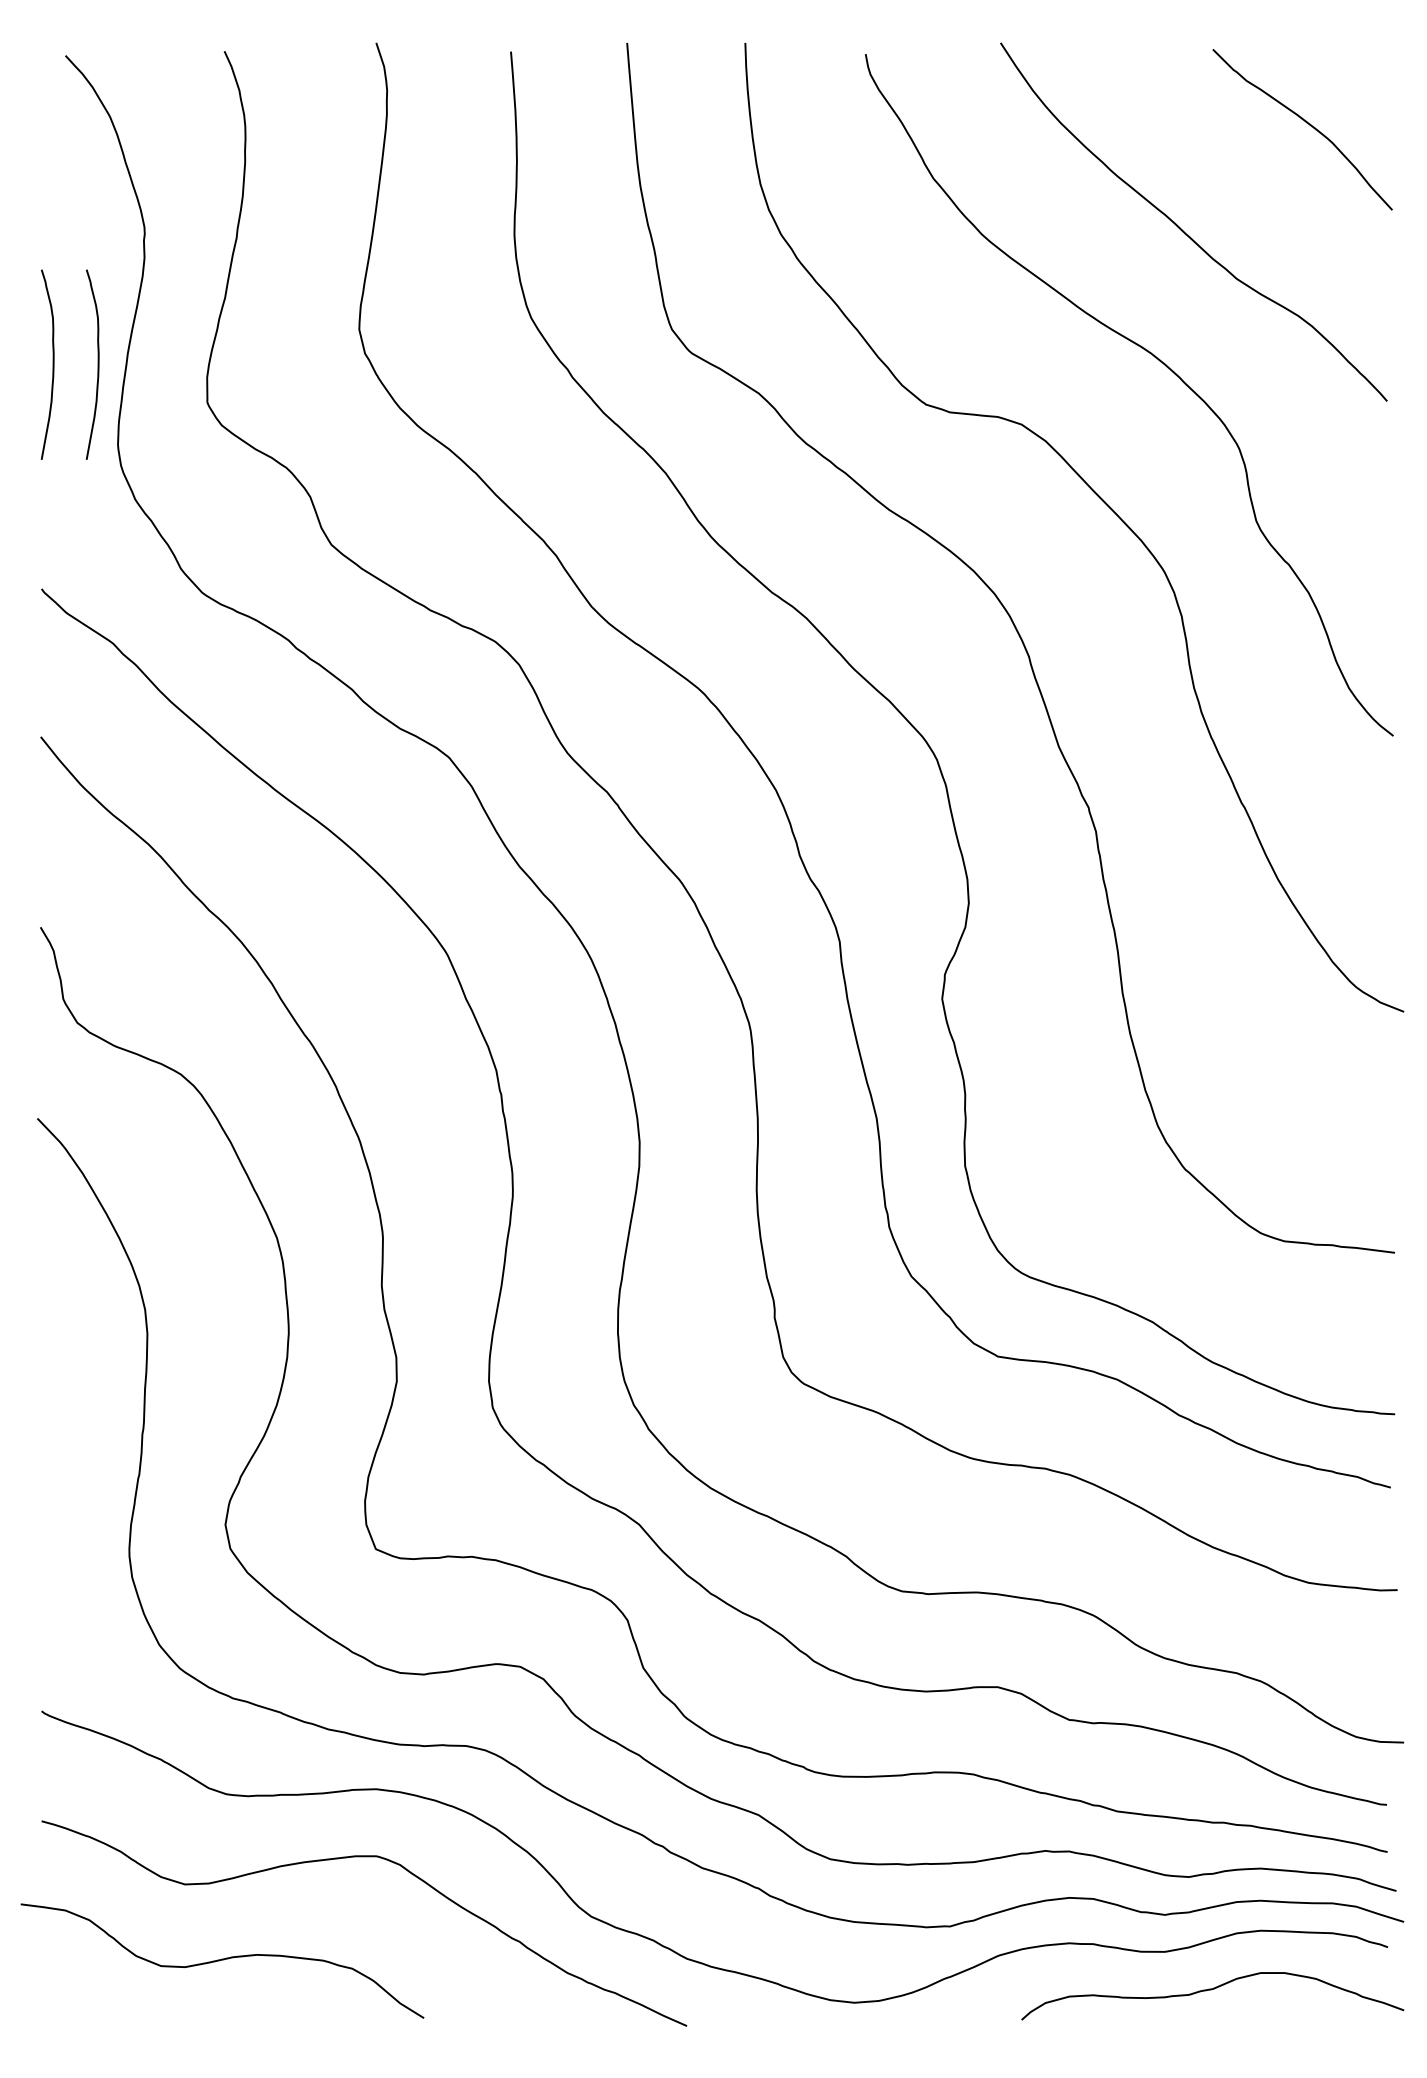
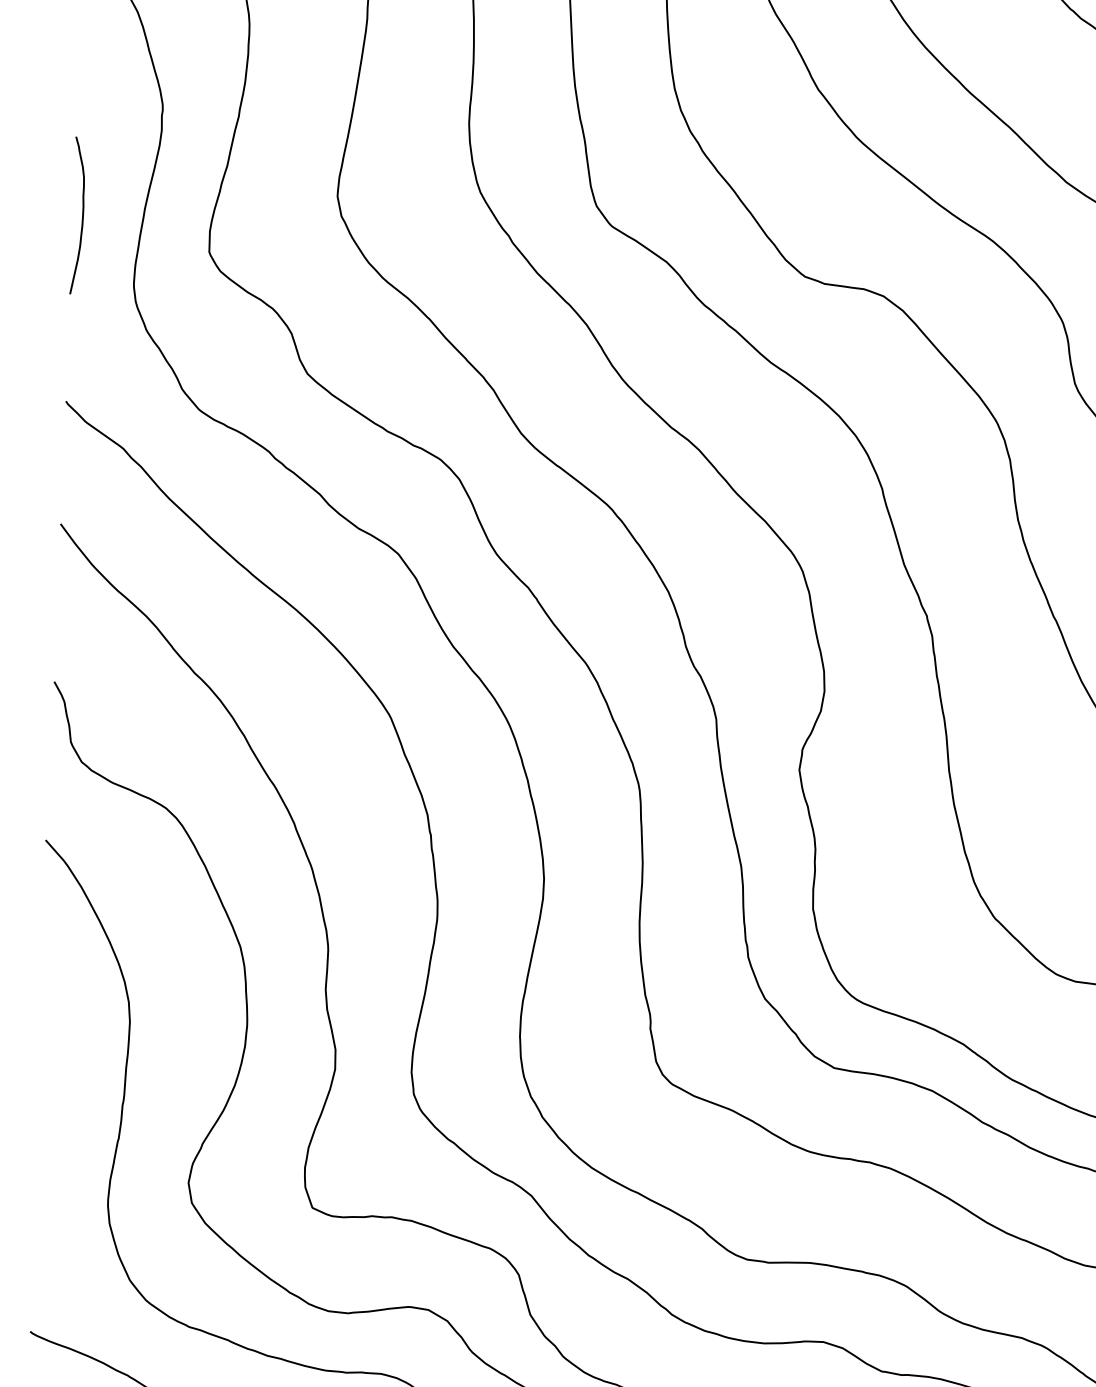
curve: (97, 364) -> (119, 217), removed

